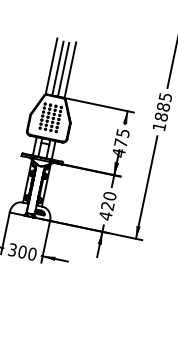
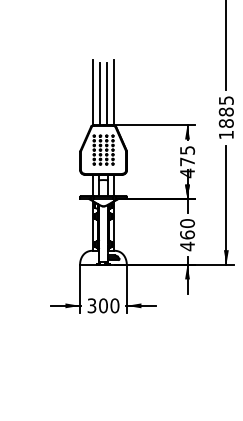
text: (107, 205) -> (187, 234), 420 -> 460

